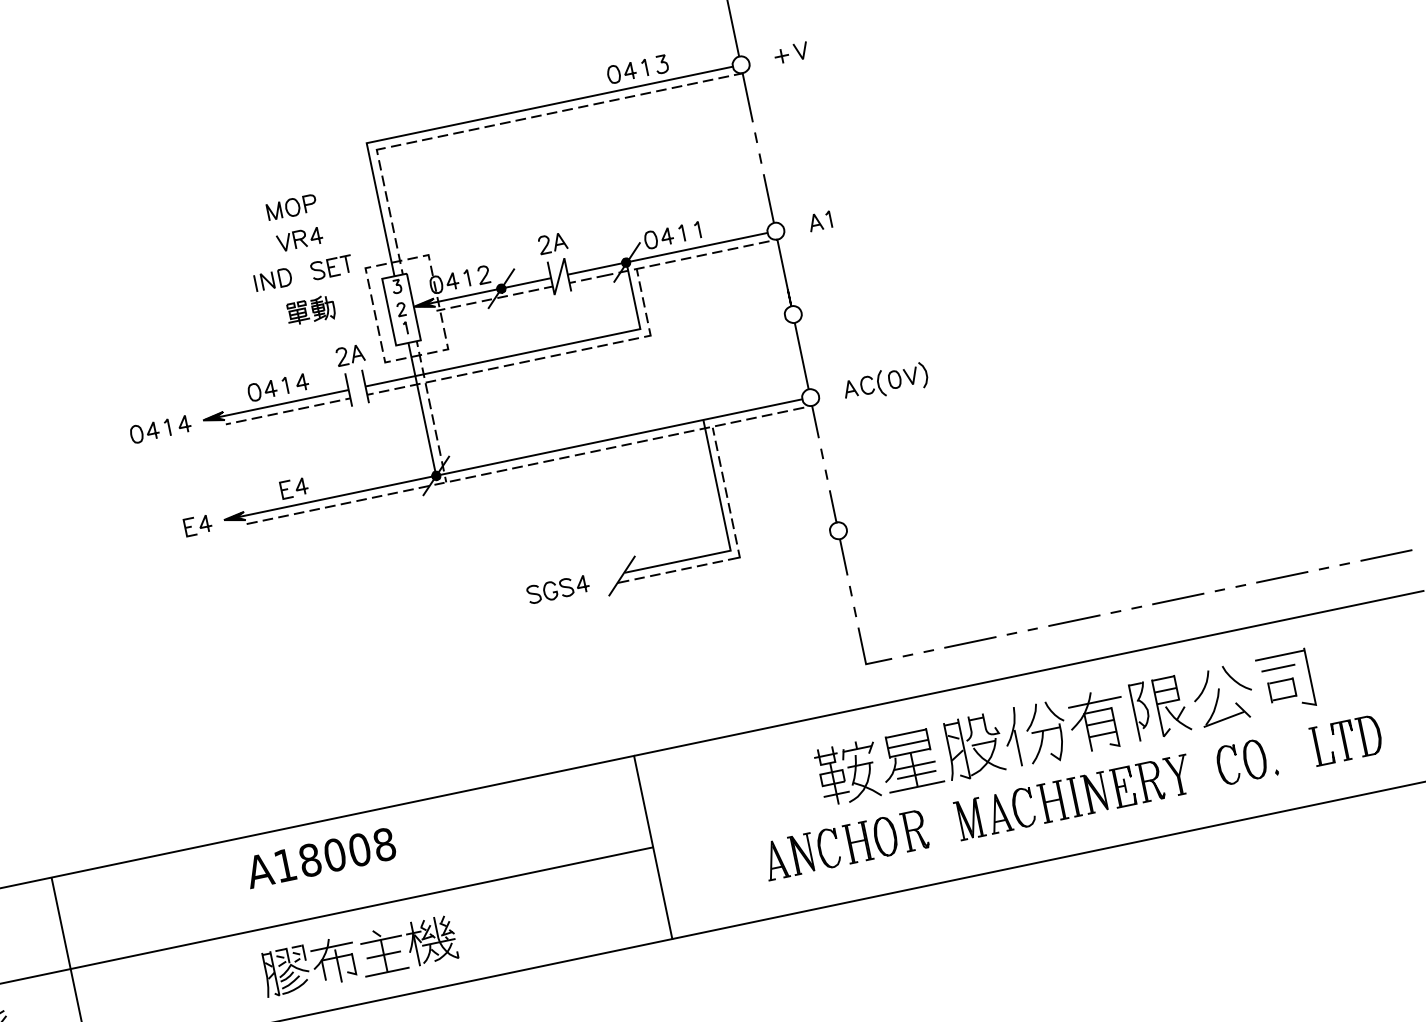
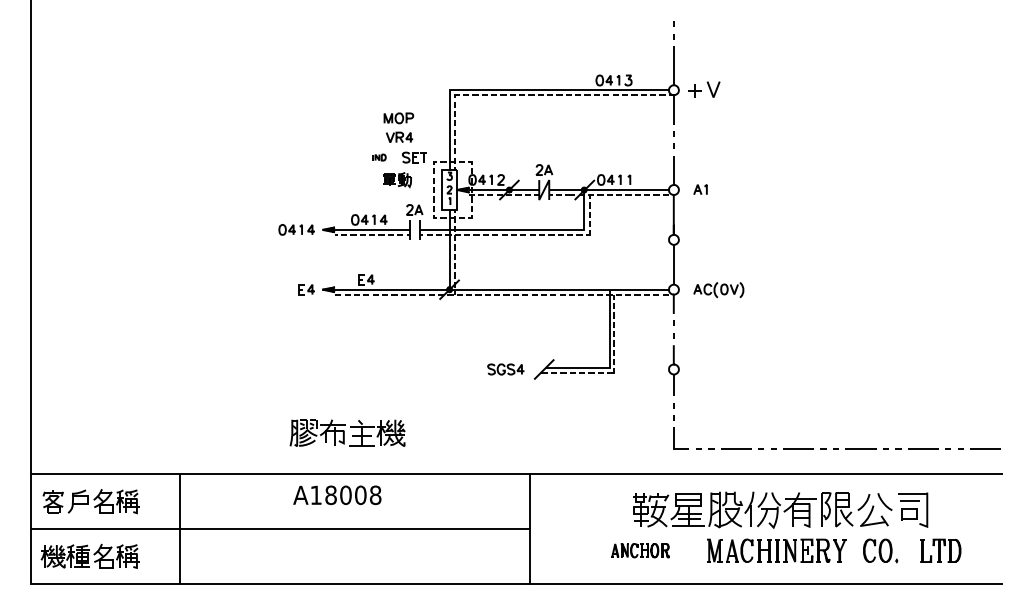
part: (791, 52) -> (704, 89), size x1.6
part: (273, 279) -> (379, 157), size x0.6
part: (845, 844) -> (640, 550), size x0.6
part: (358, 954) -> (347, 432), moved

